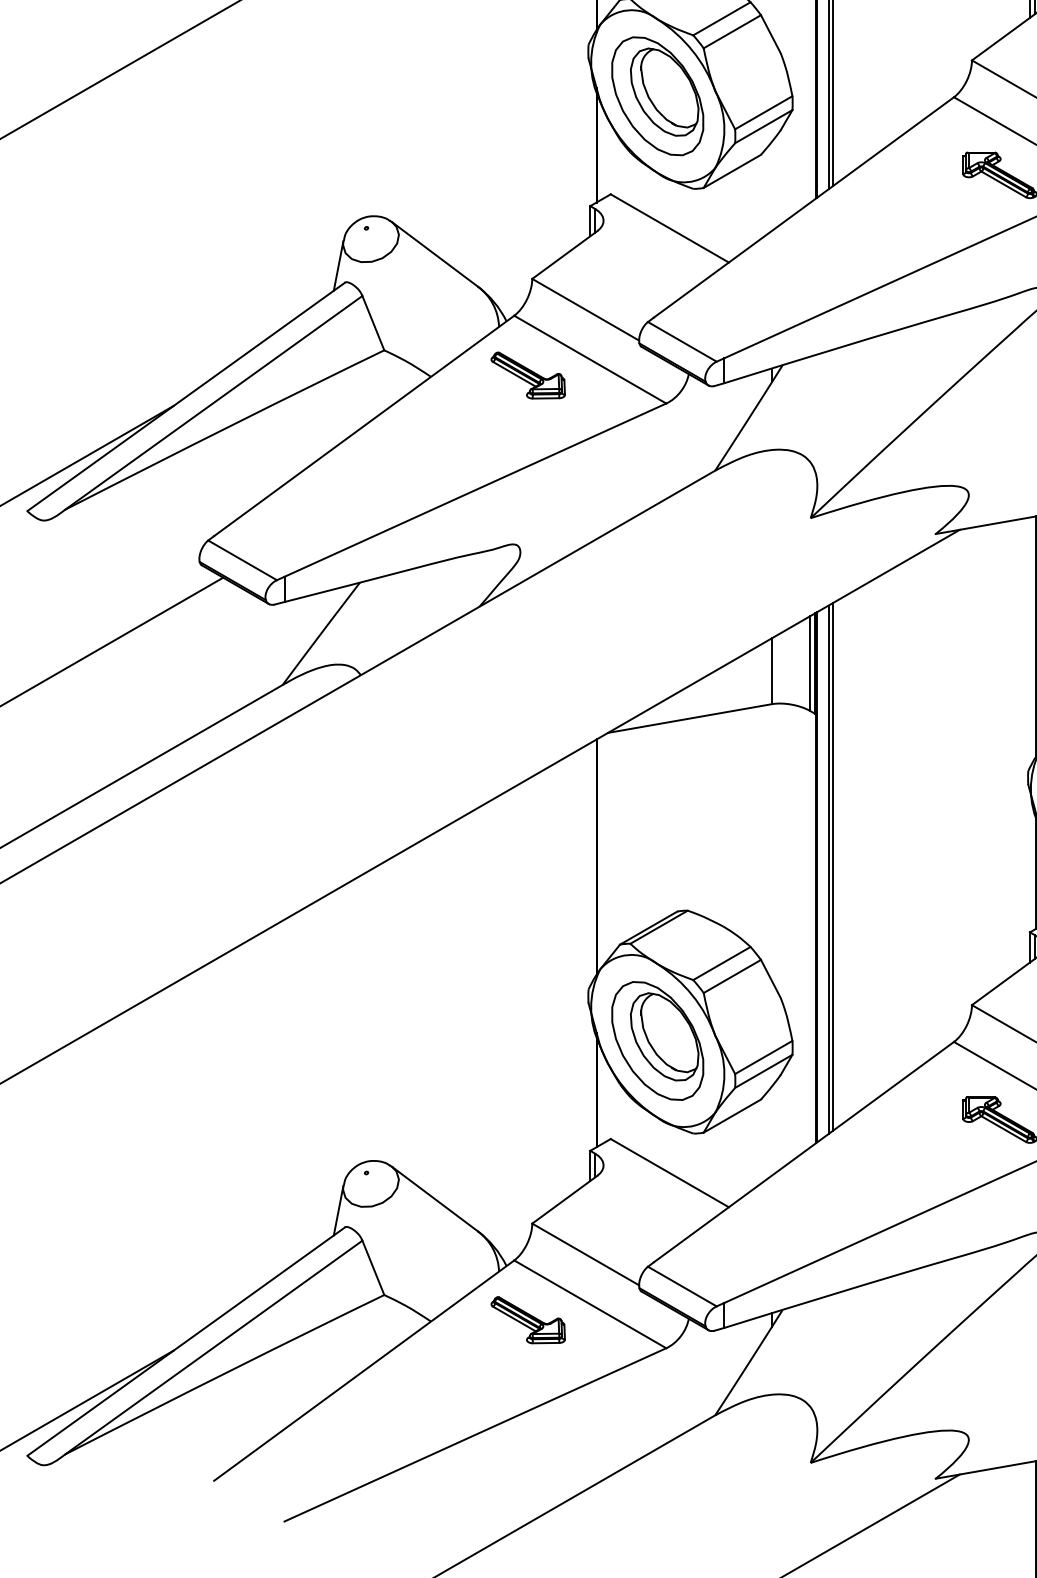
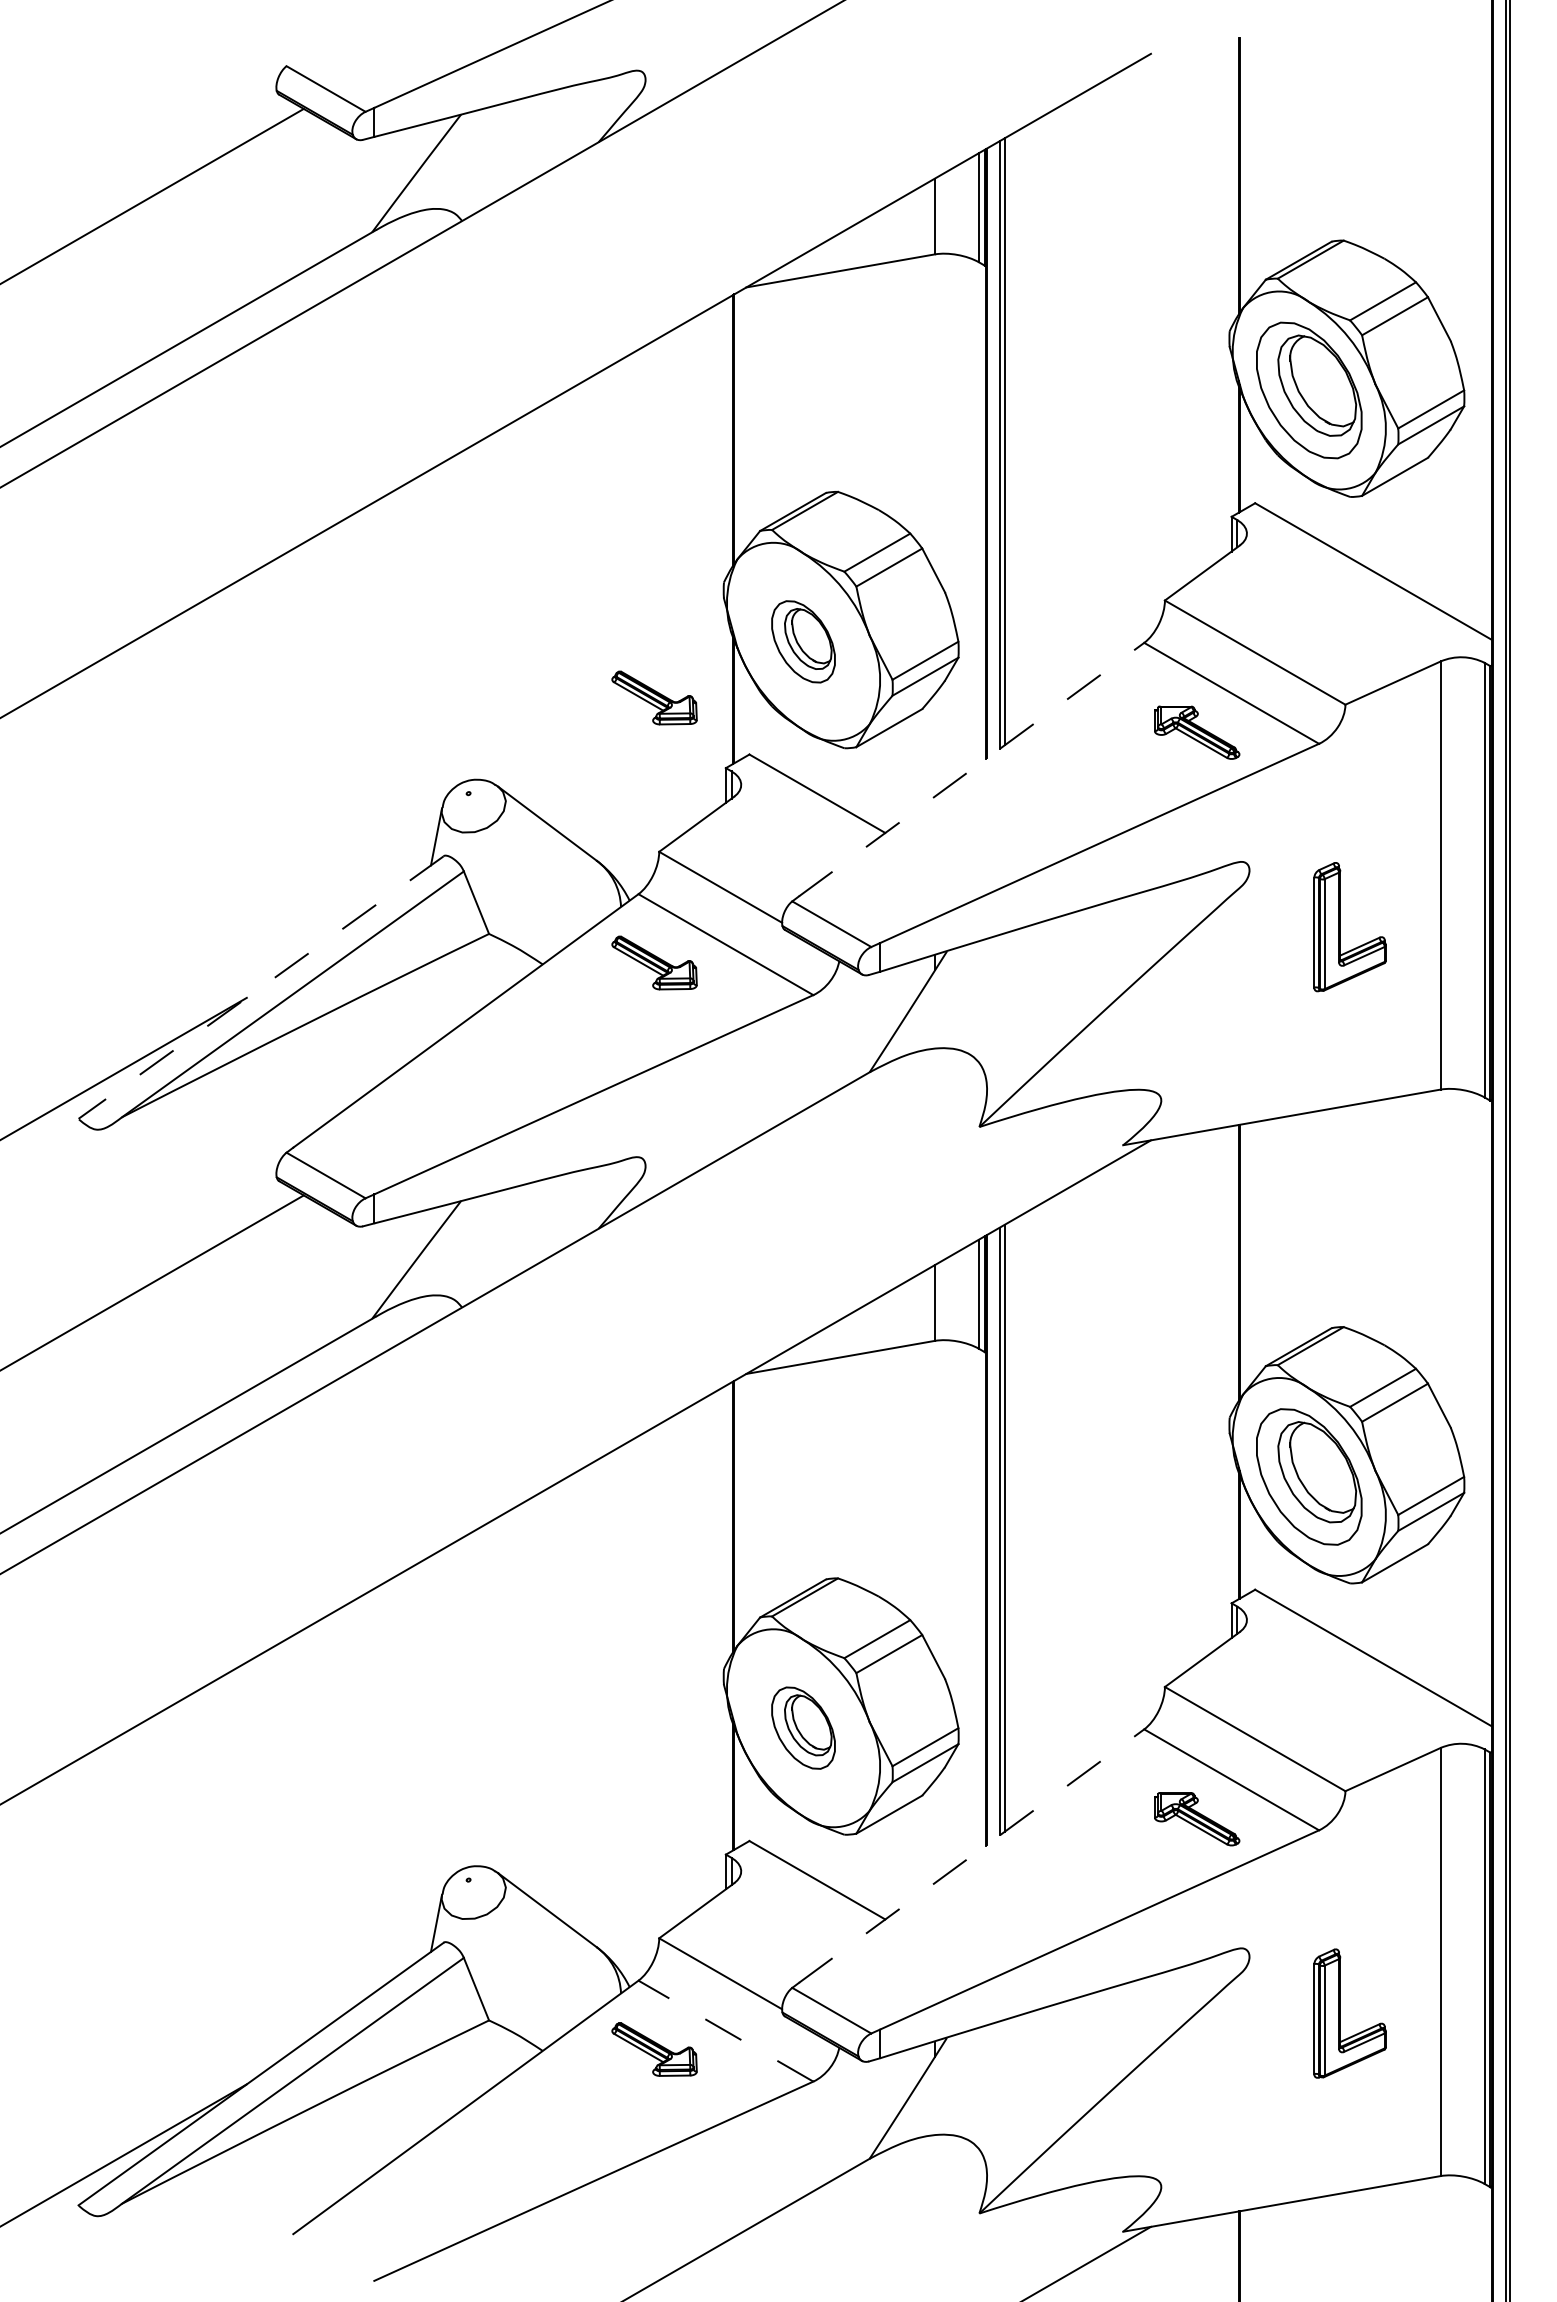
part: (657, 96) -> (803, 641), size x0.6
part: (528, 144) -> (654, 697), added
line: (804, 207) -> (972, 769), solid -> dashed
line: (186, 396) -> (261, 987), solid -> dashed
part: (657, 1040) -> (803, 1727), size x0.6
line: (804, 1151) -> (972, 1855), solid -> dashed
line: (589, 1304) -> (725, 2031), solid -> dashed

